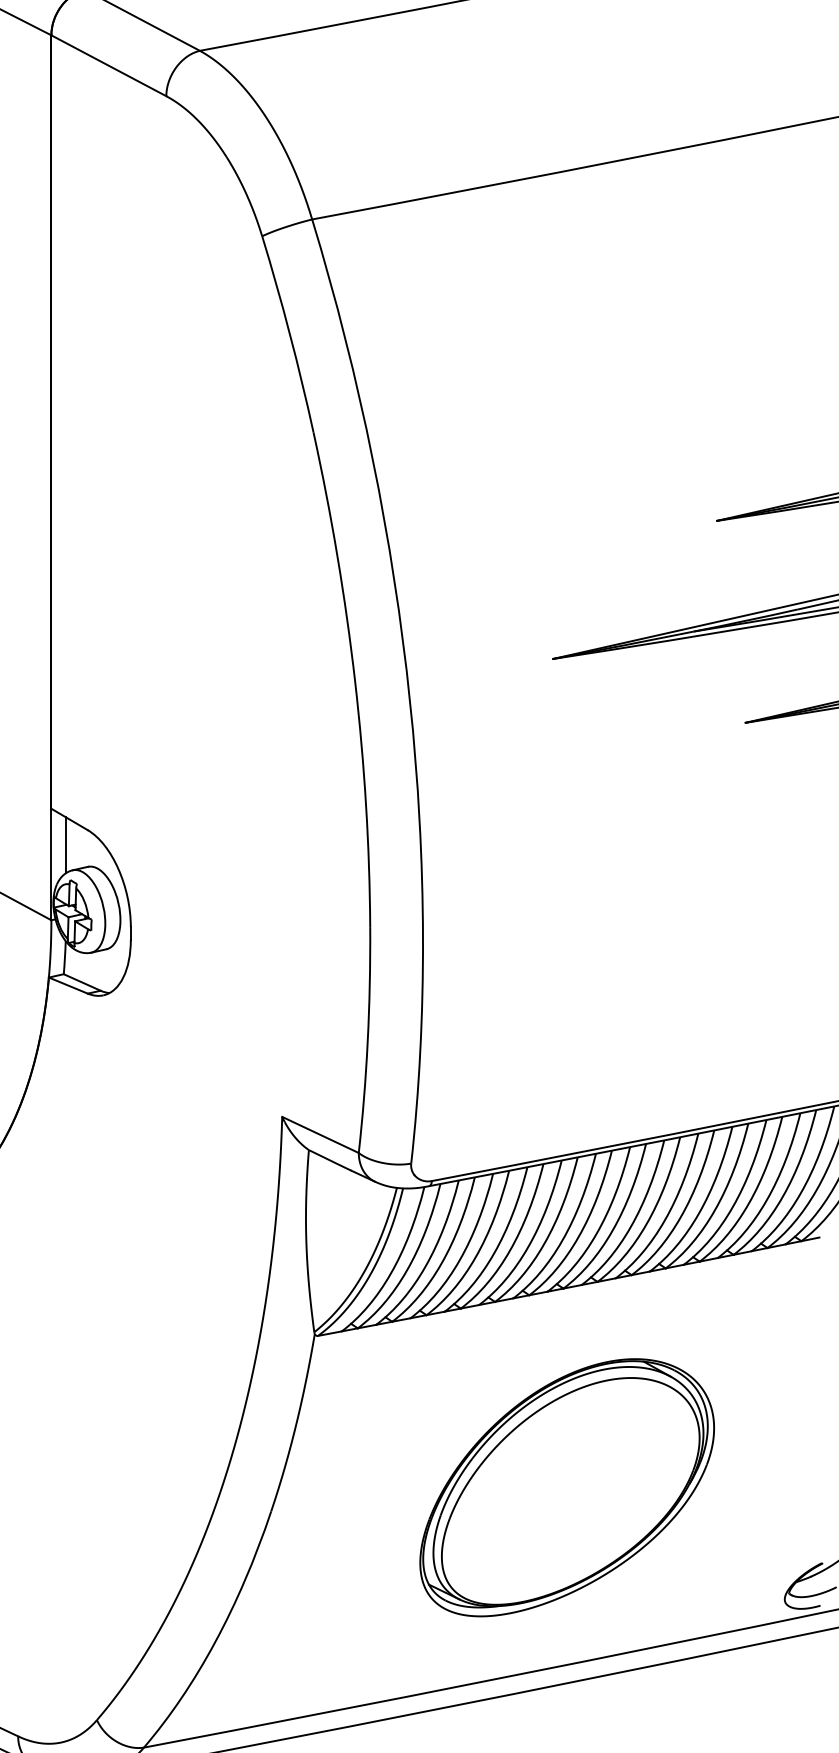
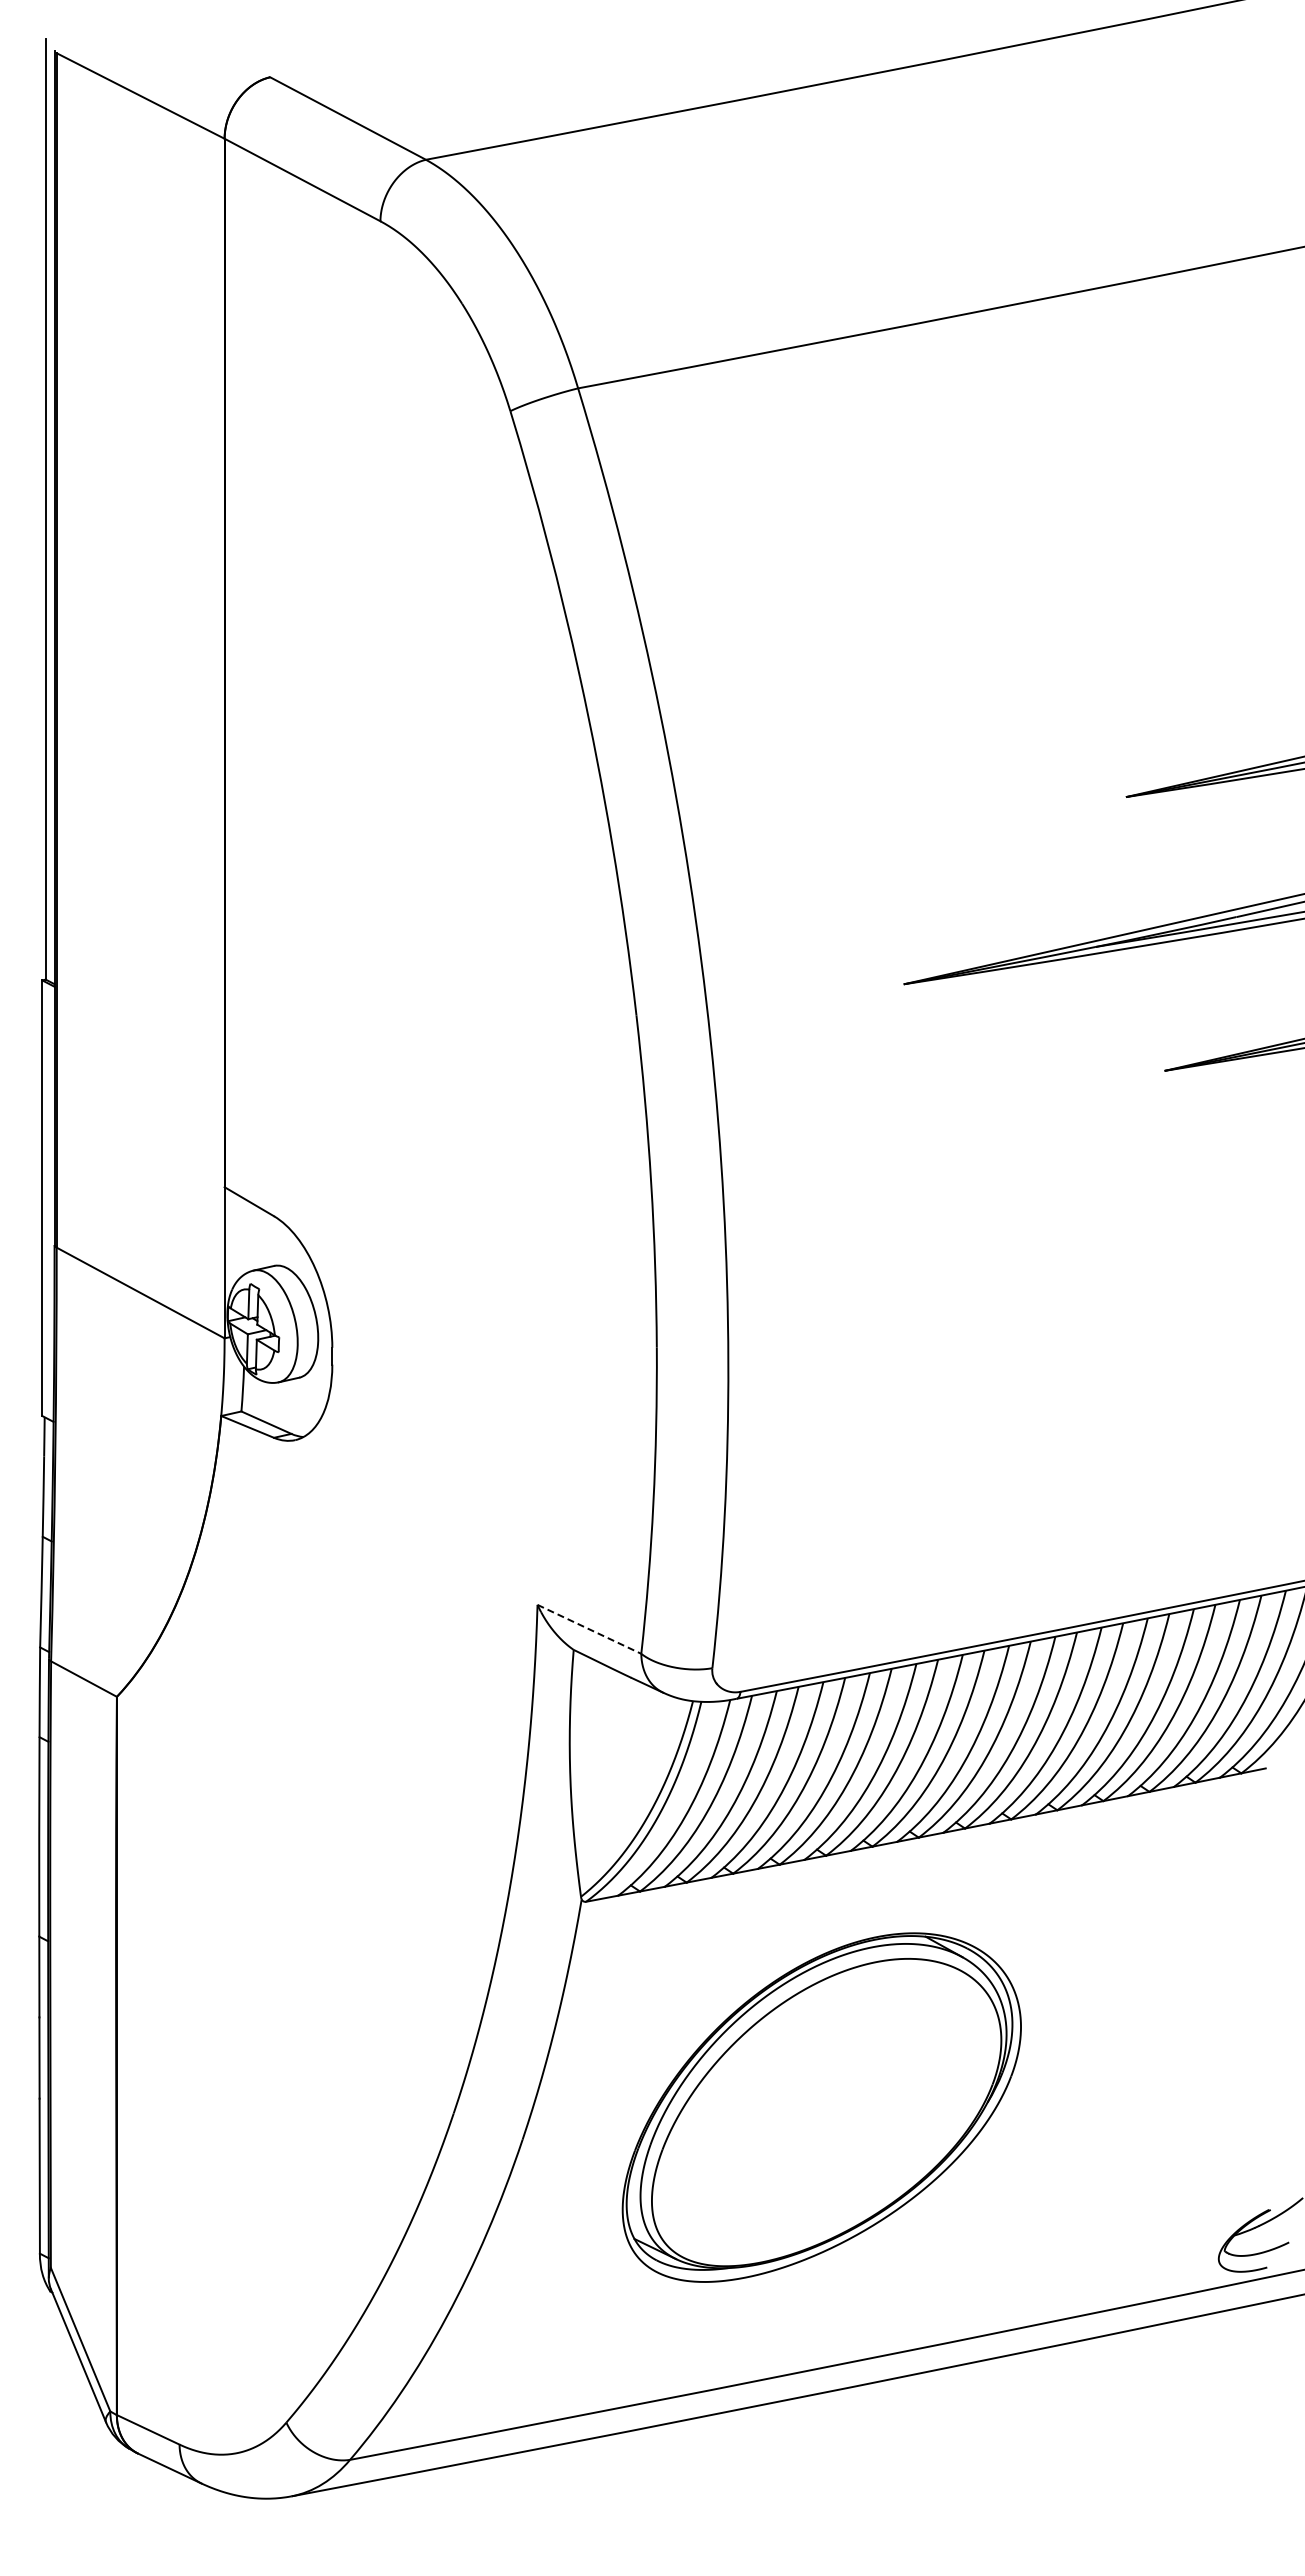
line: (66, 845) -> (244, 1236), removed
line: (320, 1135) -> (589, 1629), solid -> dashed
part: (566, 1487) -> (821, 2107), moved

